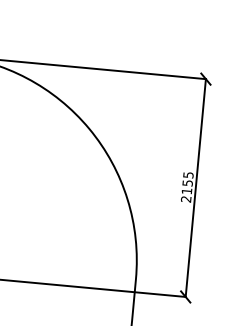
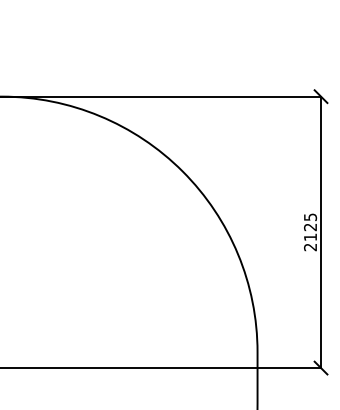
text: (187, 183) -> (310, 227), 2155 -> 2125

